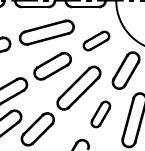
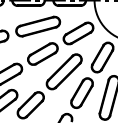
part: (96, 40) -> (78, 33), size x1.43
part: (100, 114) -> (81, 93), size x1.43

